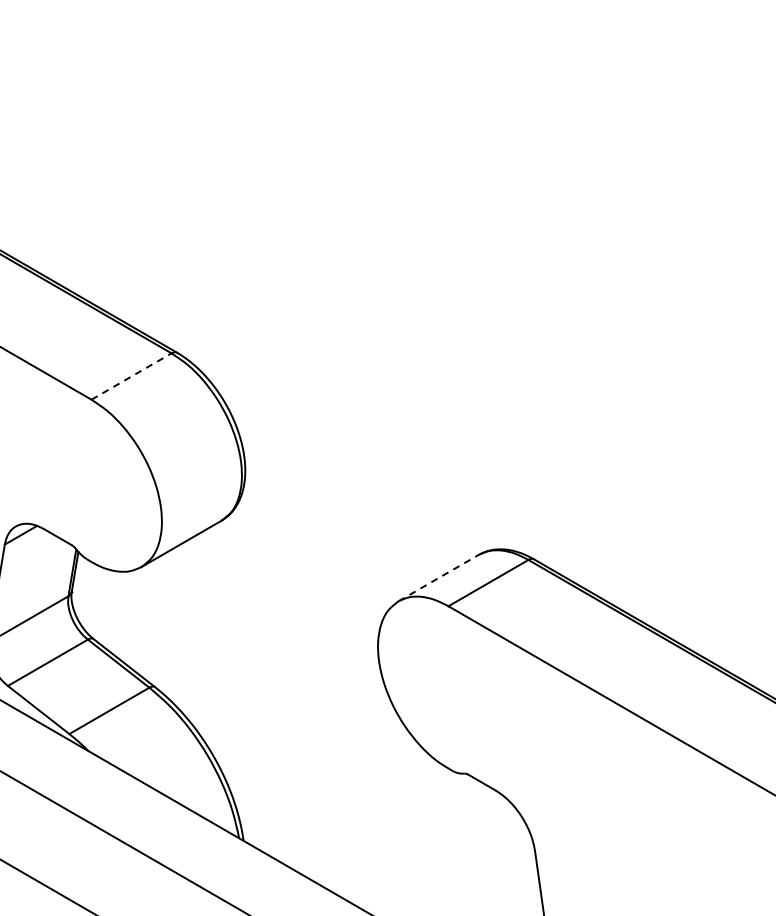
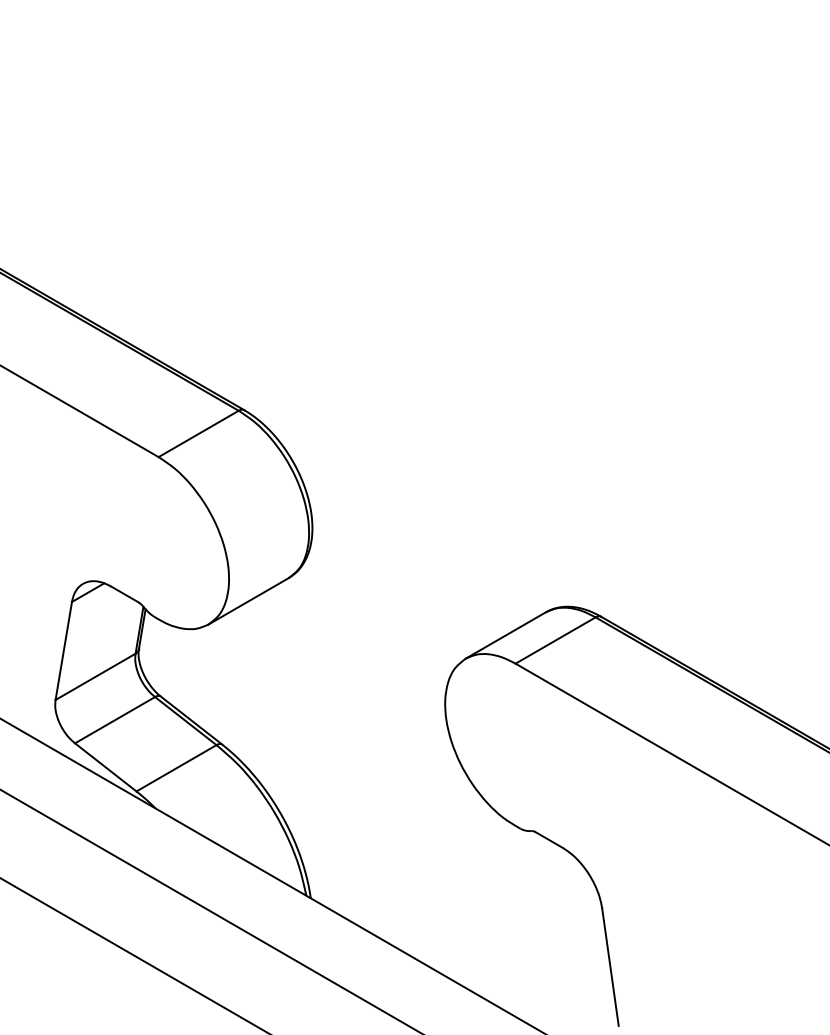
line: (132, 376) -> (199, 433), dashed -> solid
line: (439, 578) -> (506, 635), dashed -> solid

